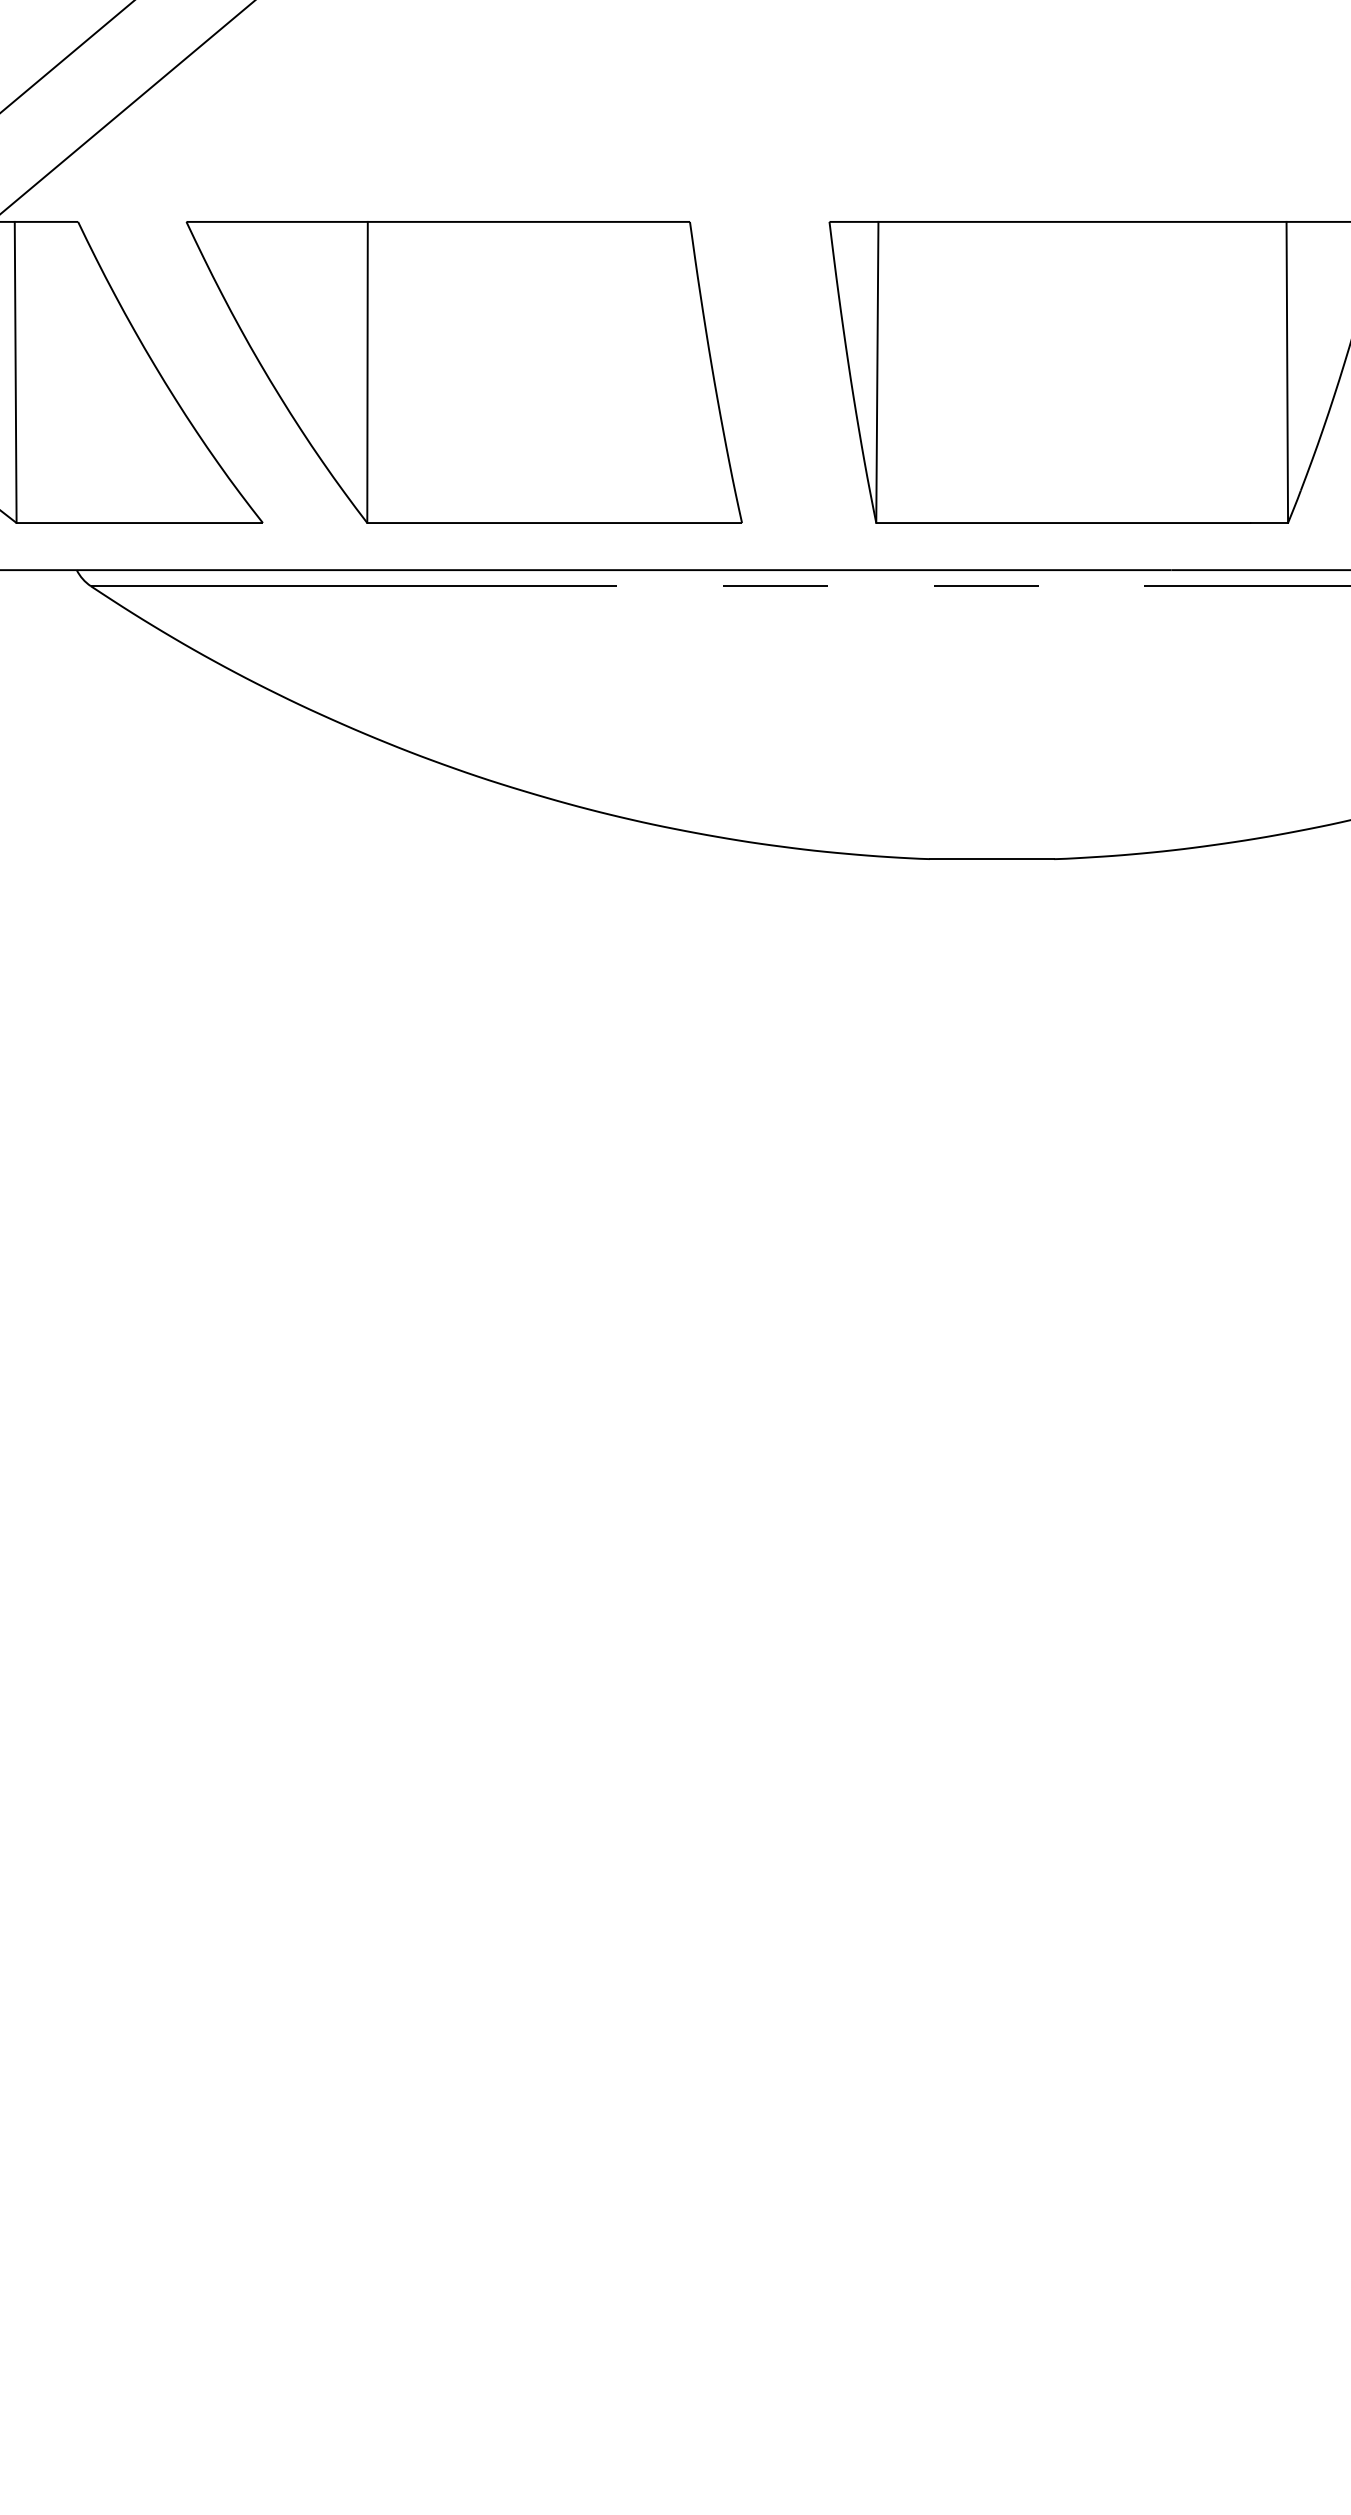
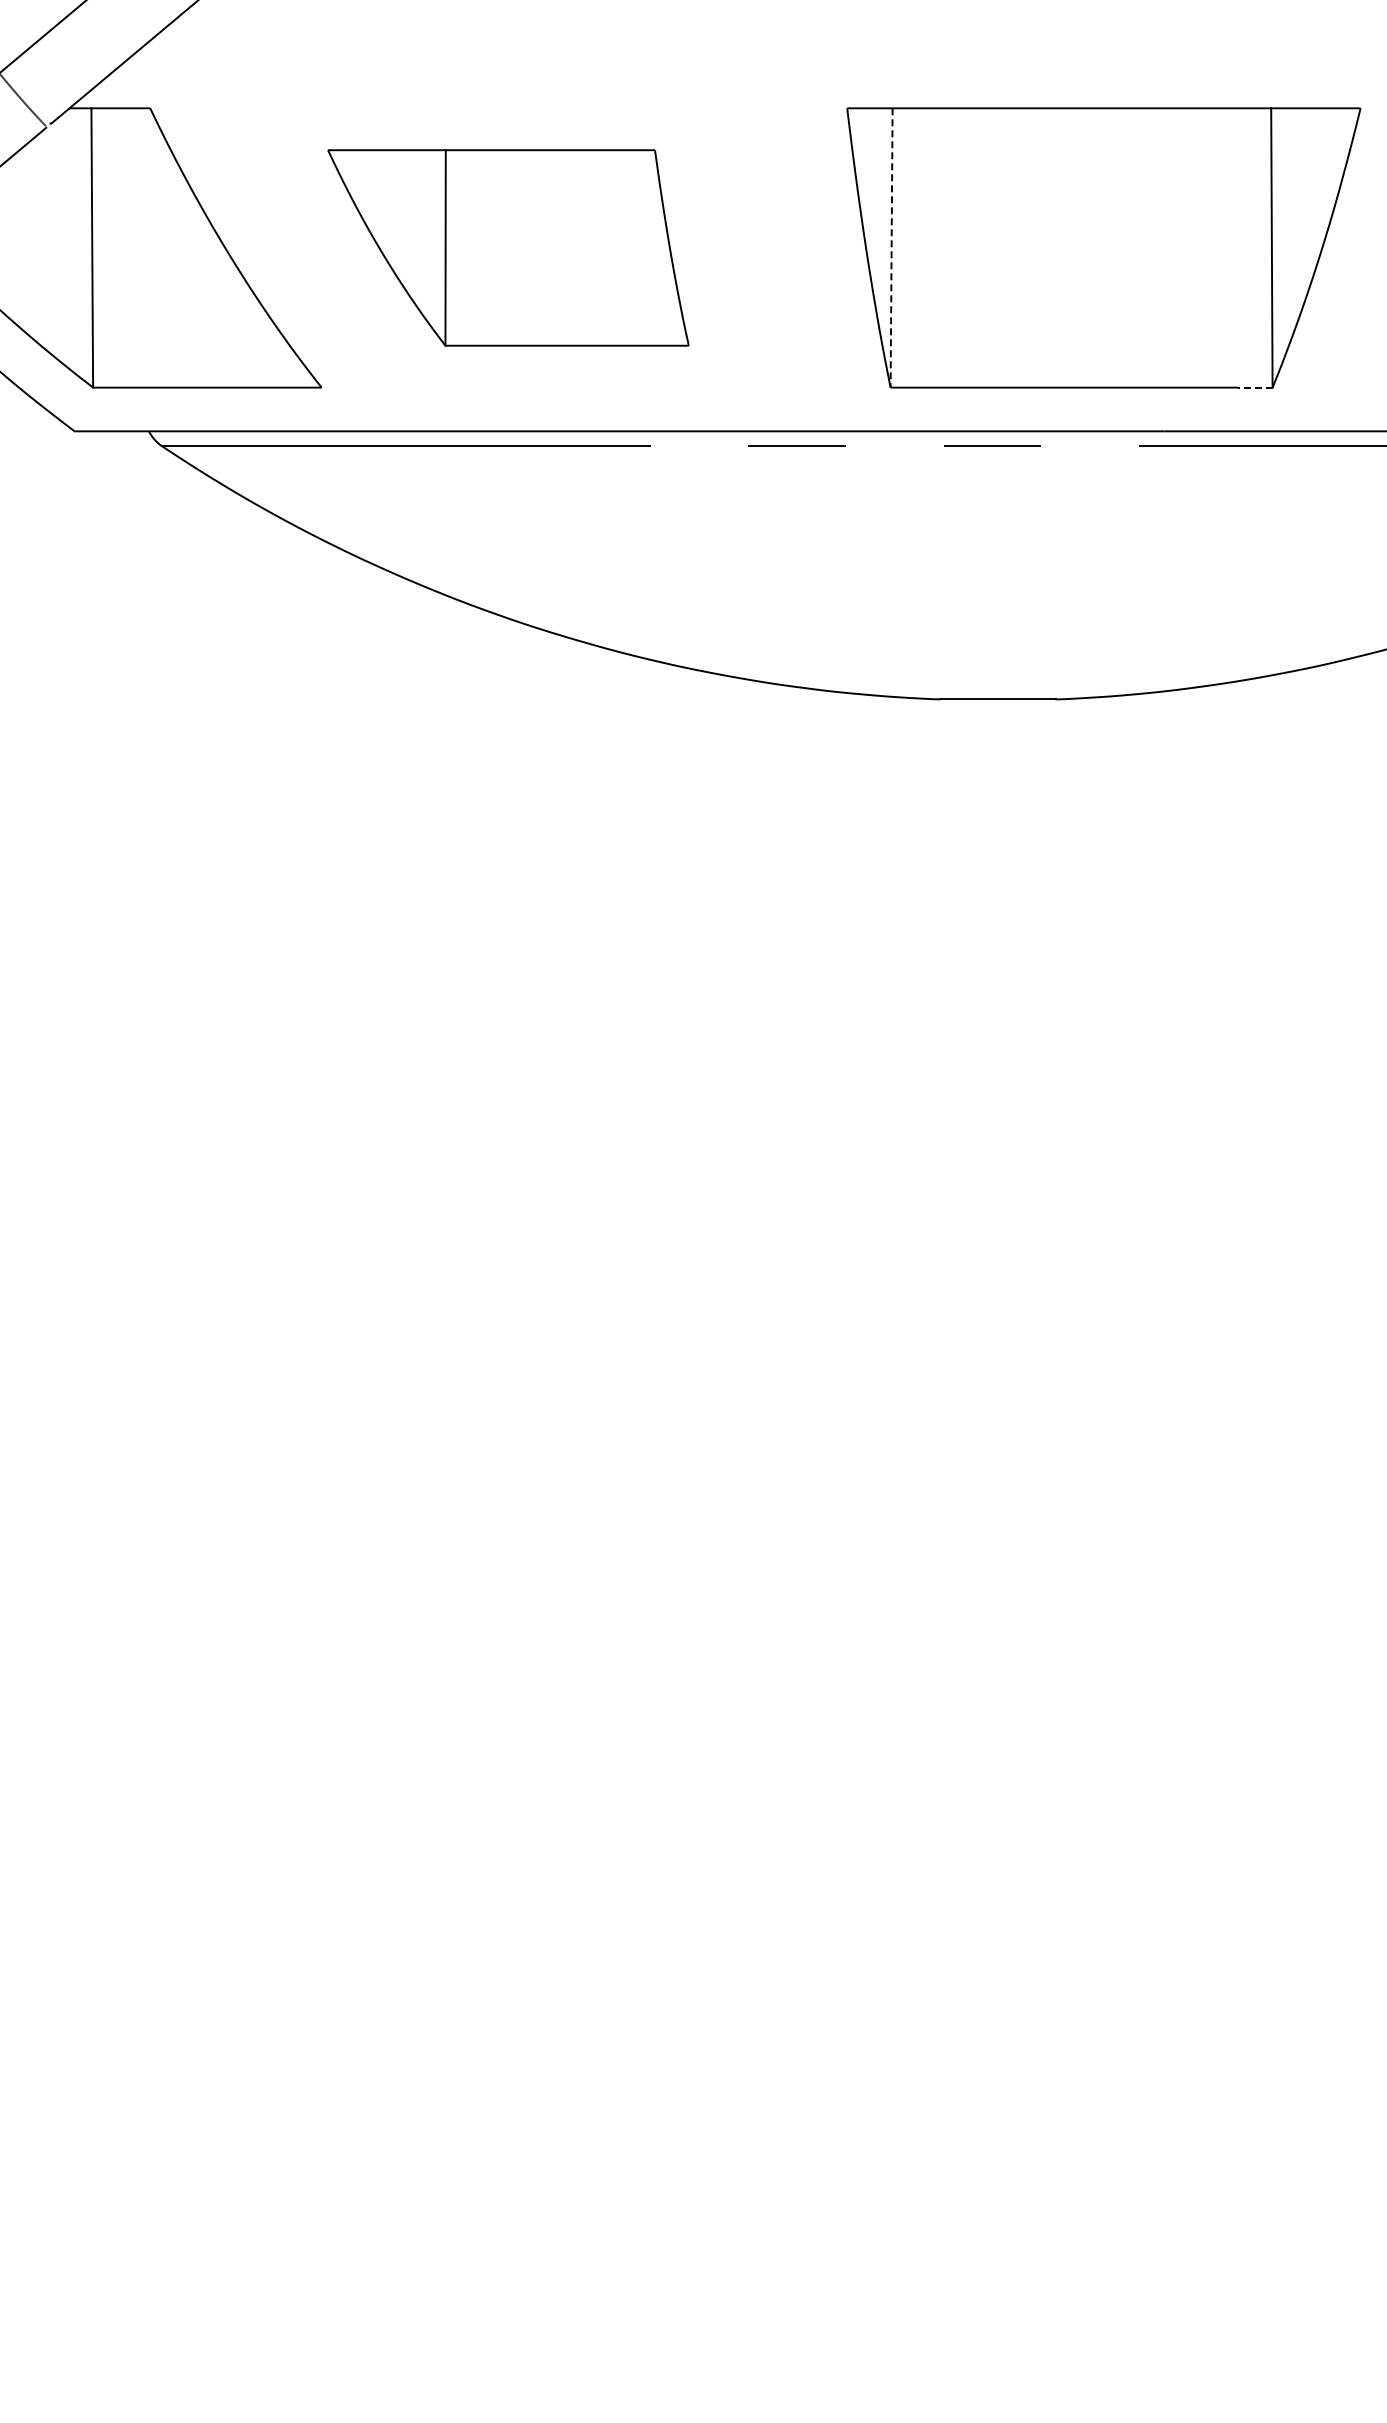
part: (464, 371) -> (508, 247), size x0.7
line: (877, 371) -> (891, 247), solid -> dashed
line: (1269, 522) -> (1255, 387), solid -> dashed

